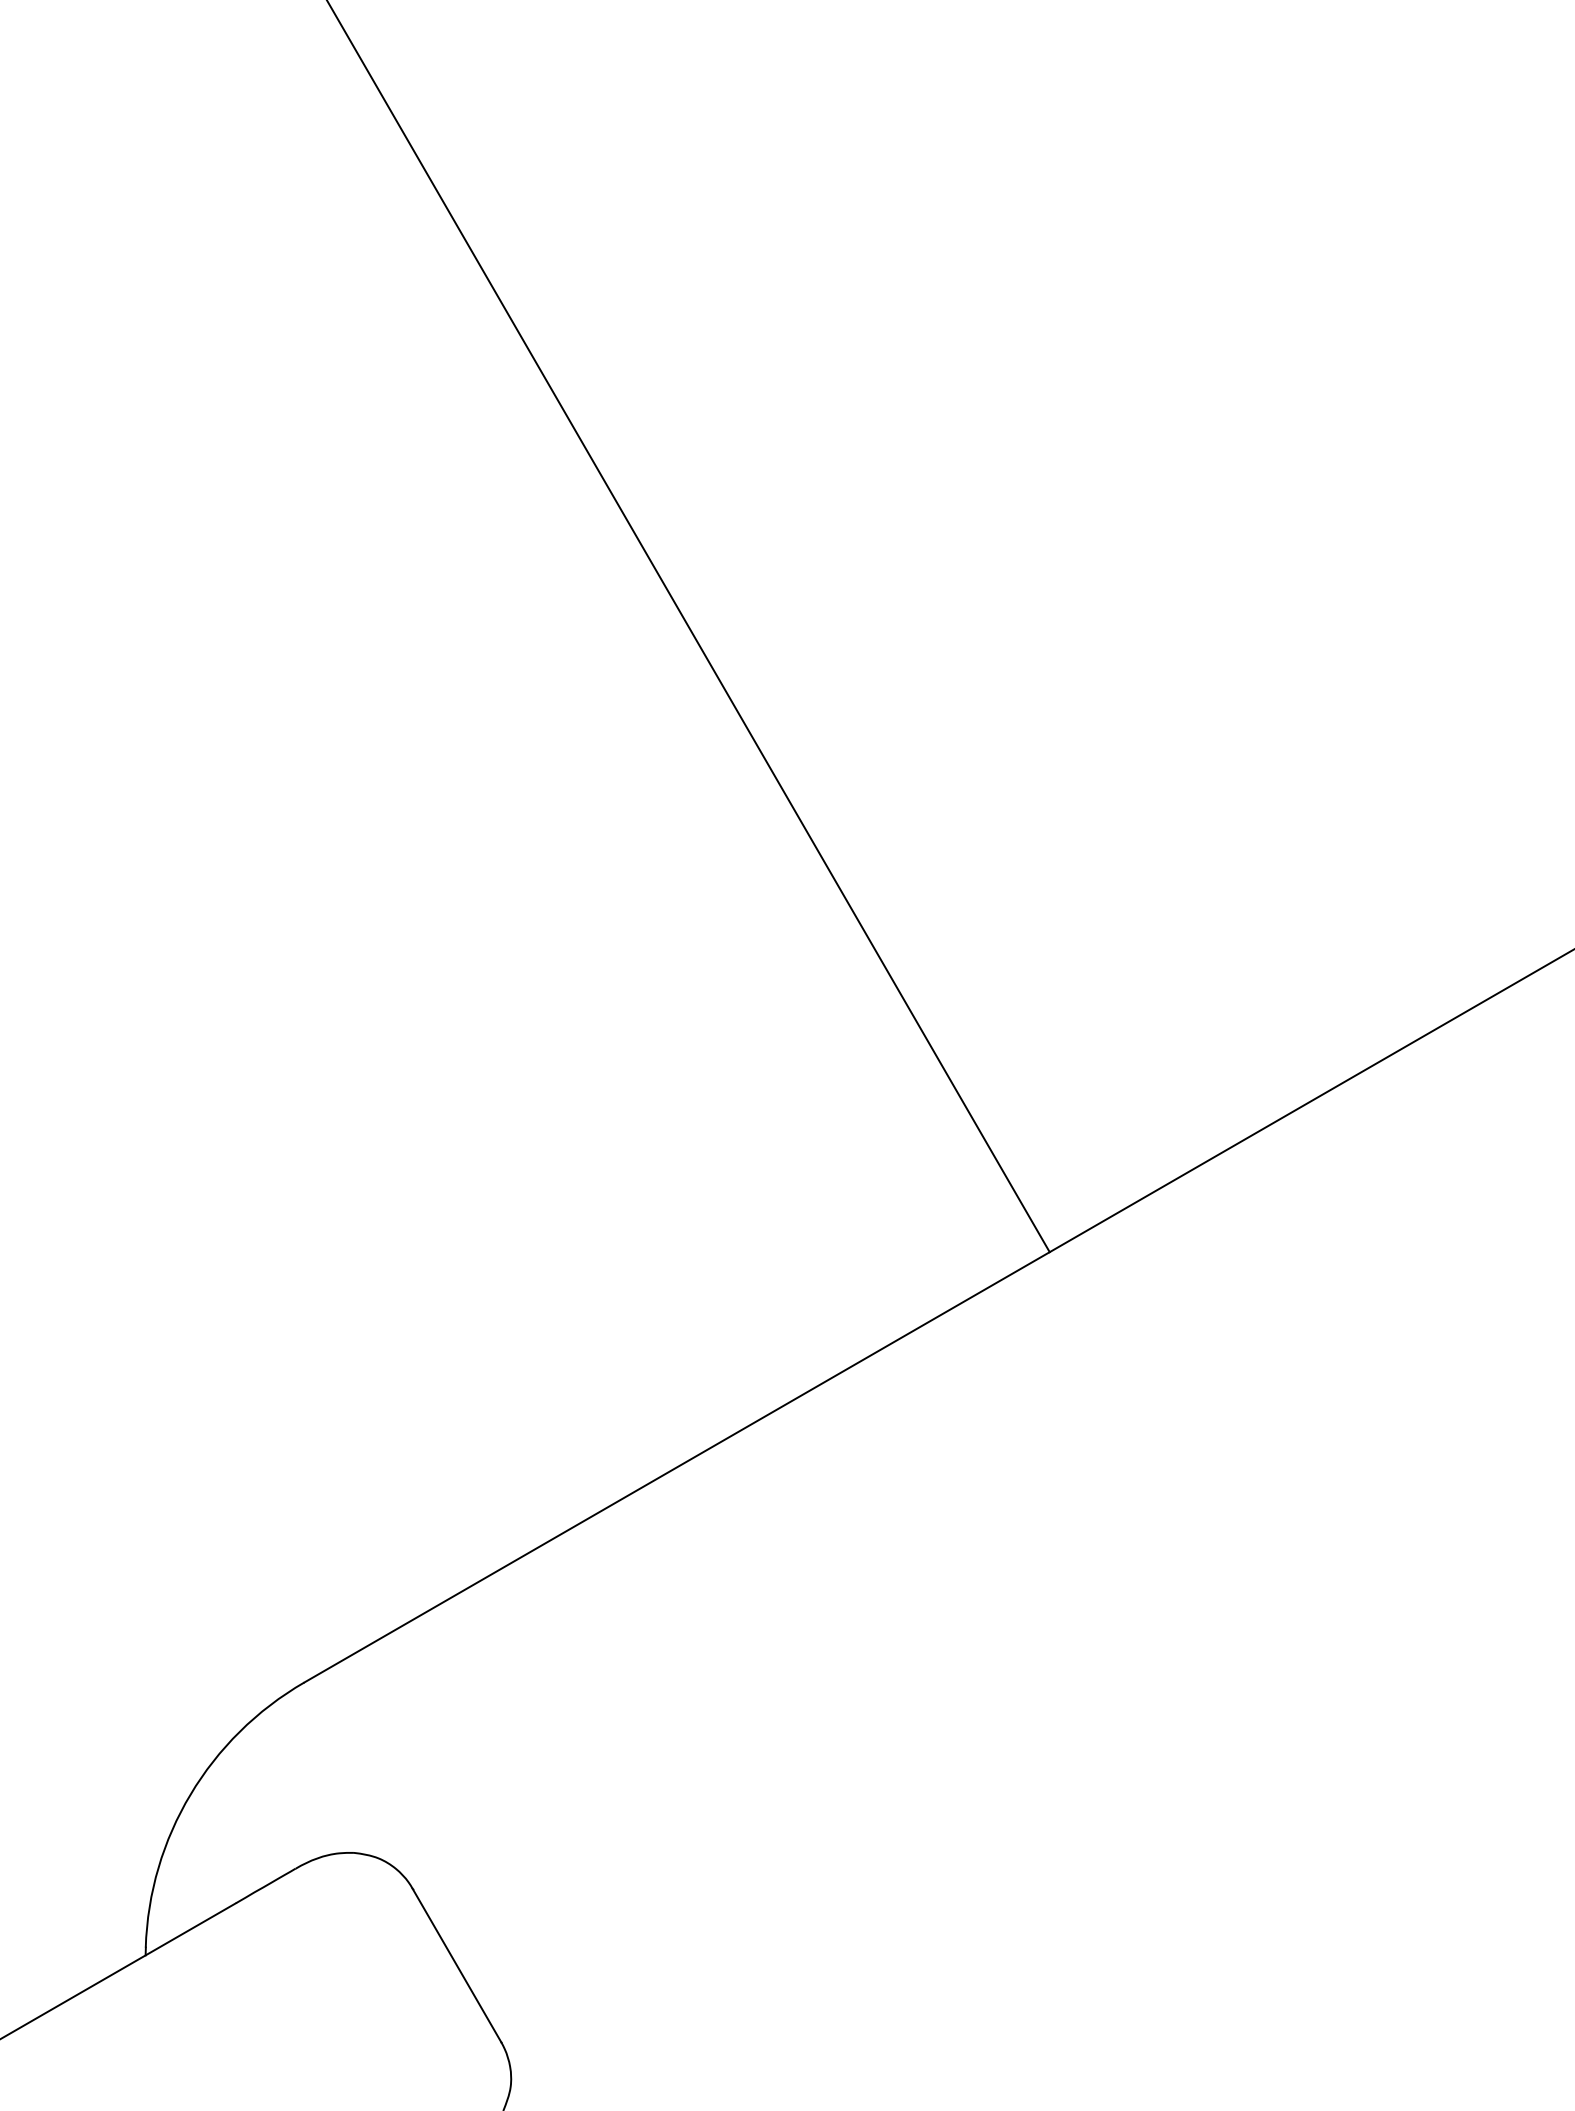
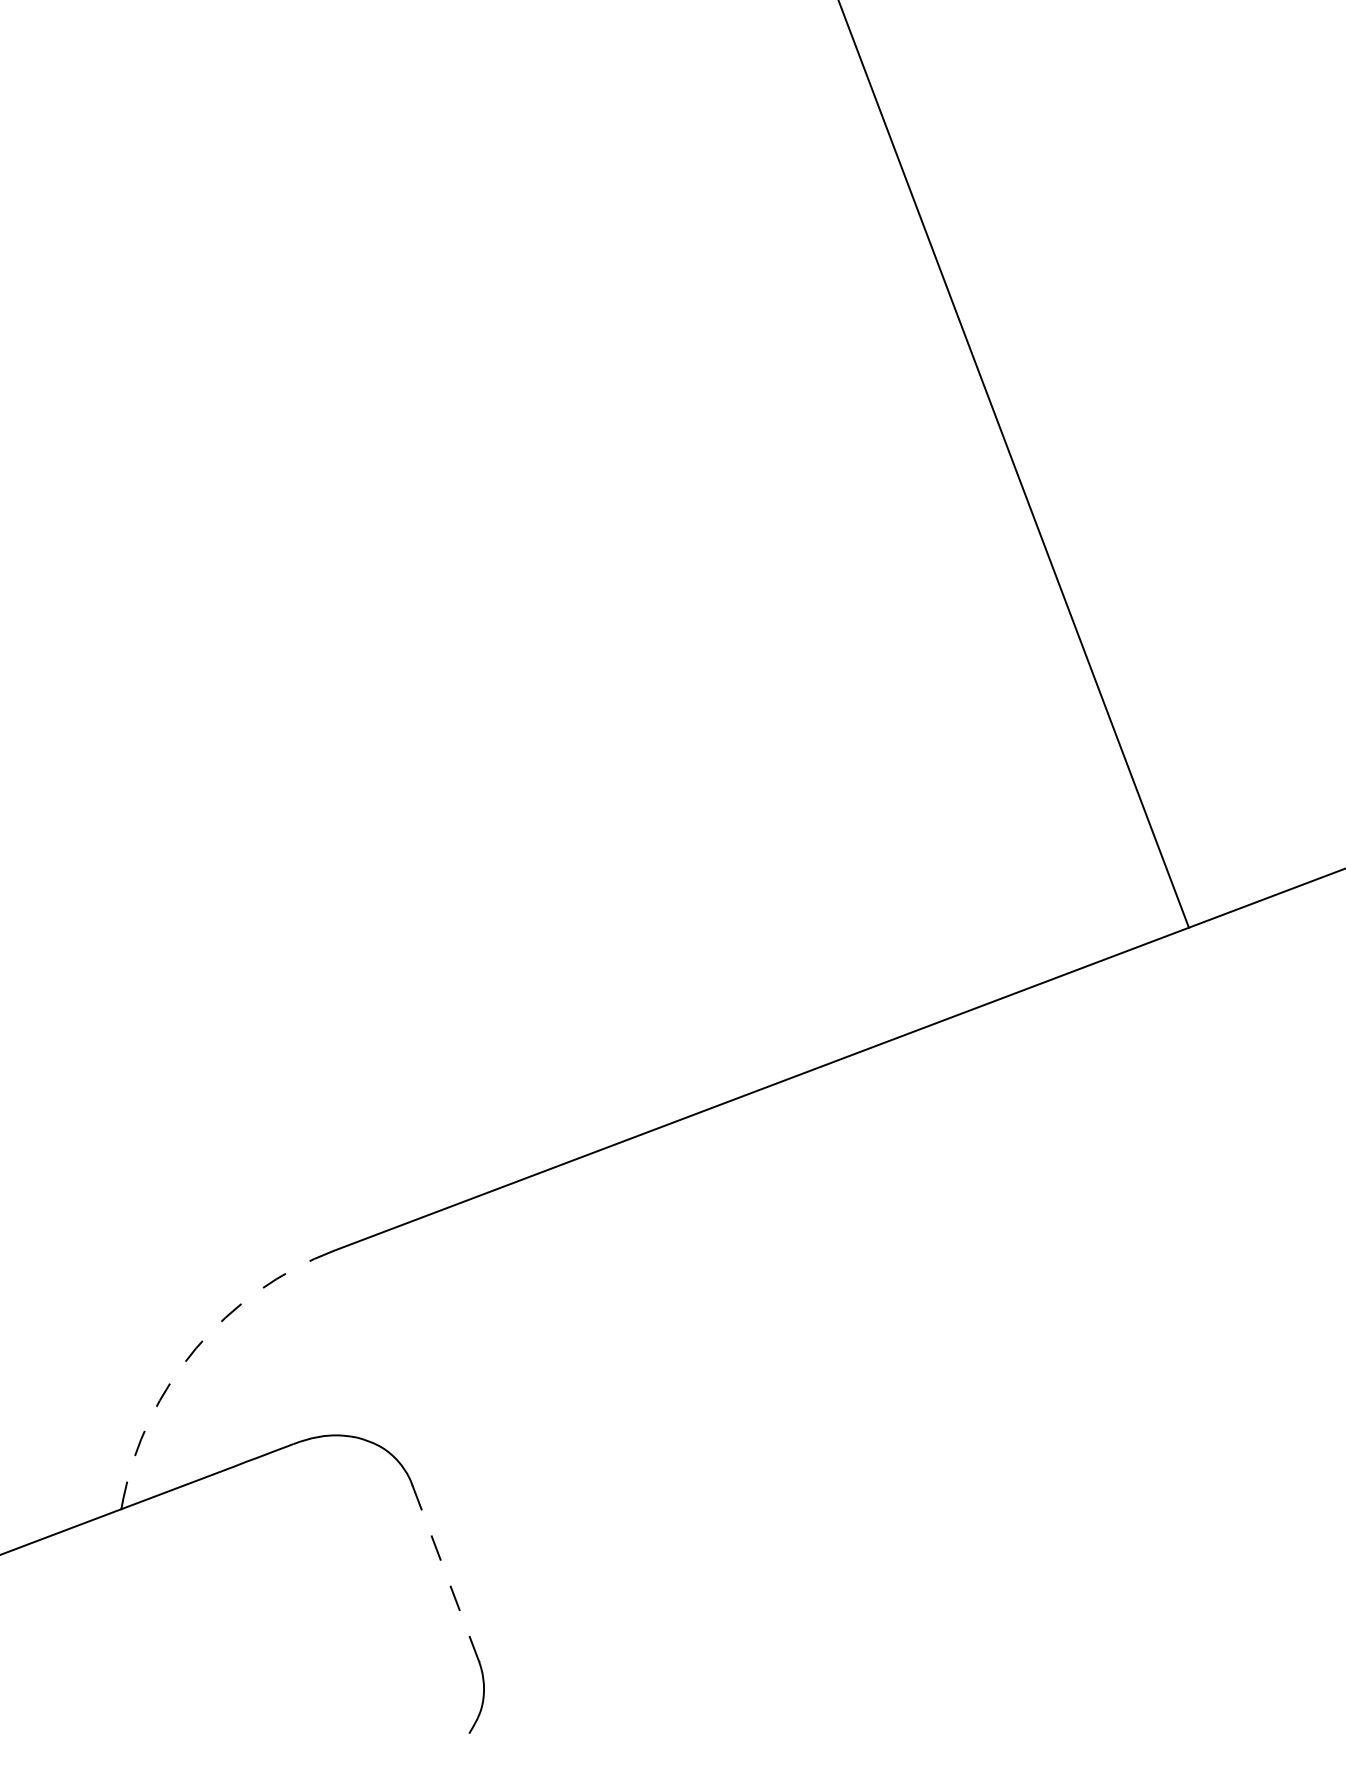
arc: (190, 1794) -> (195, 1348), solid -> dashed
line: (456, 1965) -> (445, 1573), solid -> dashed

